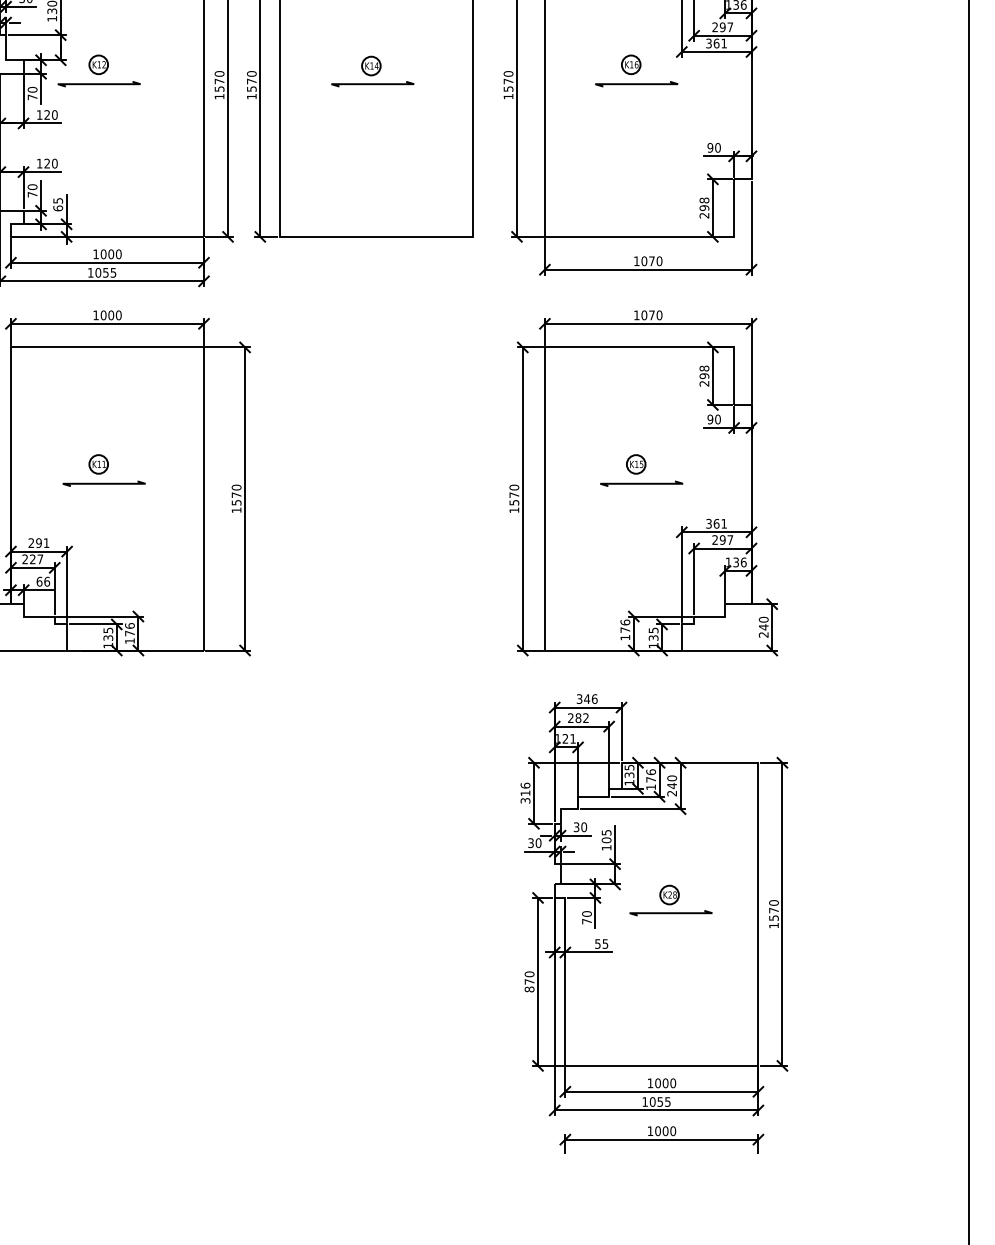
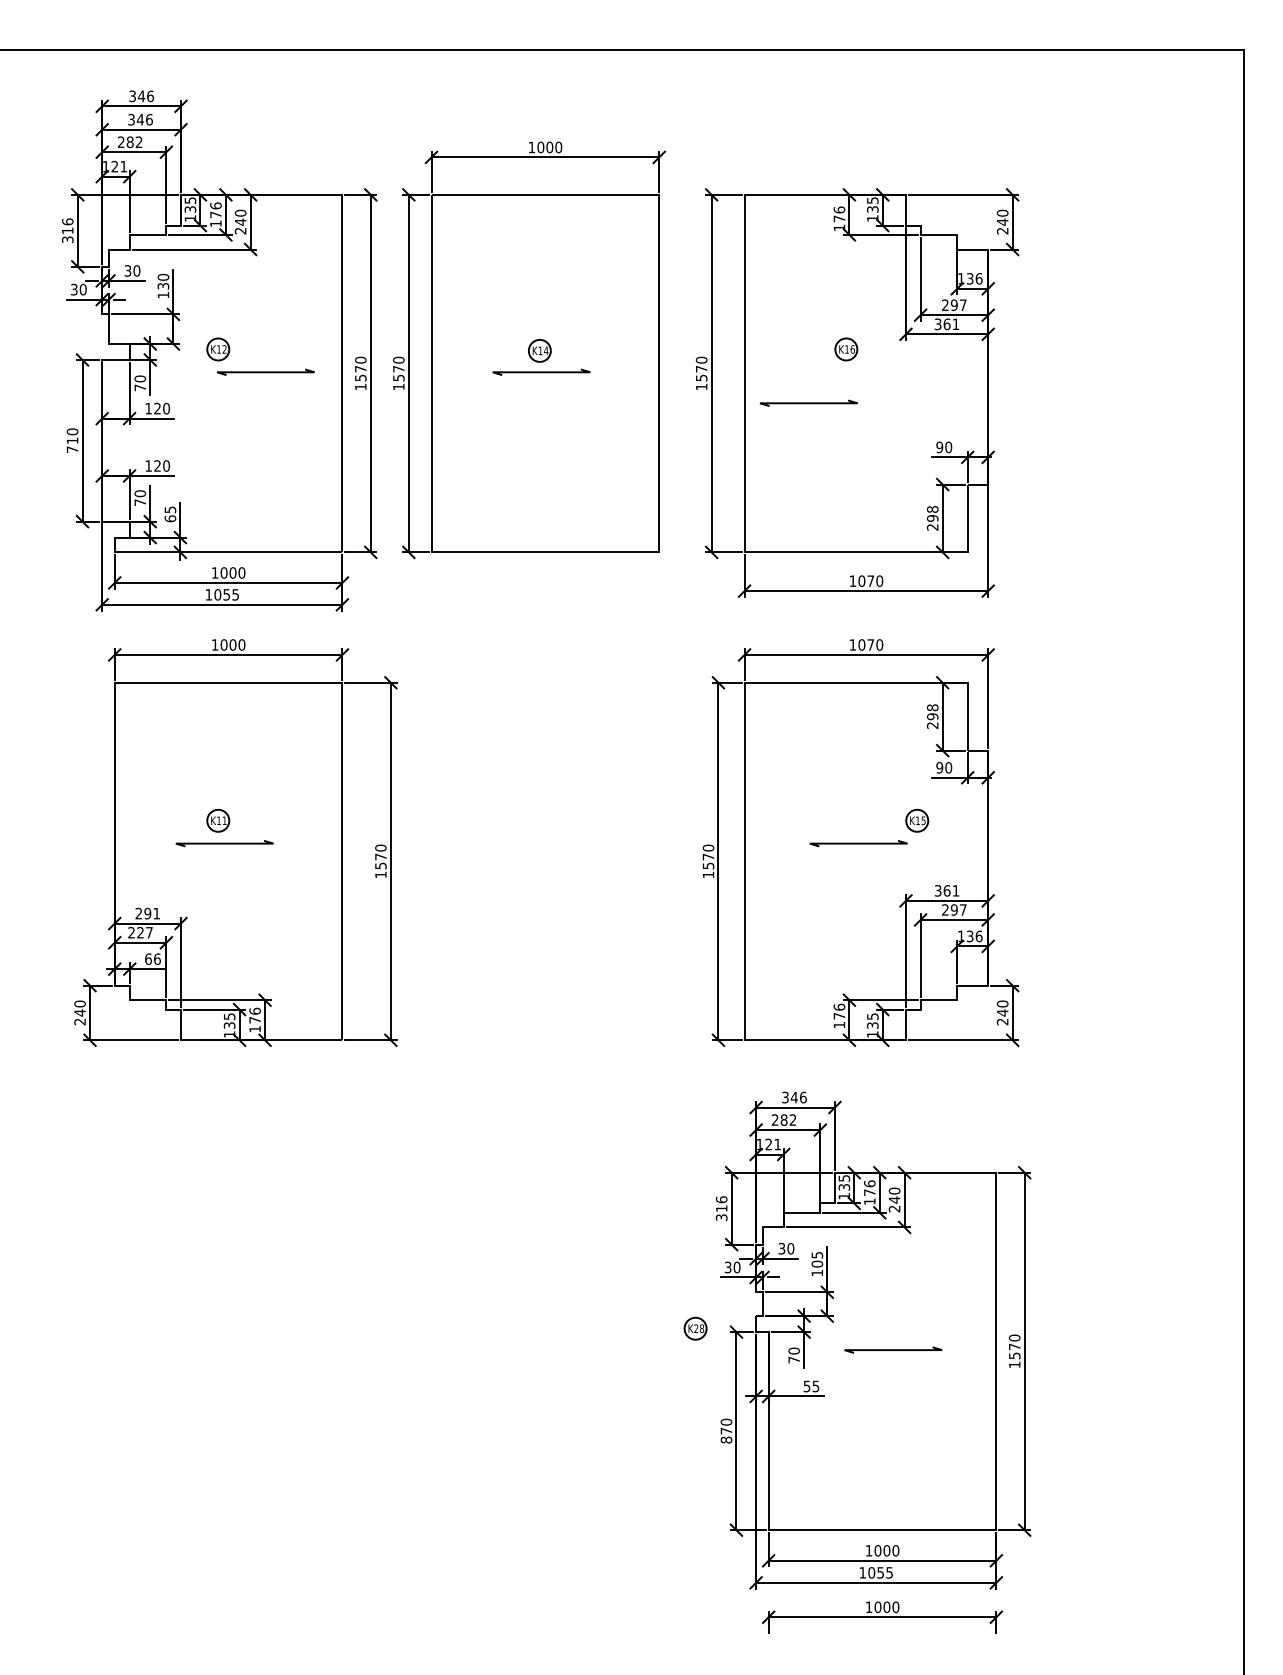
line: (98, 83) -> (265, 371), moved
line: (636, 83) -> (808, 402), moved
part: (636, 464) -> (917, 820), moved
part: (669, 894) -> (695, 1328), moved

